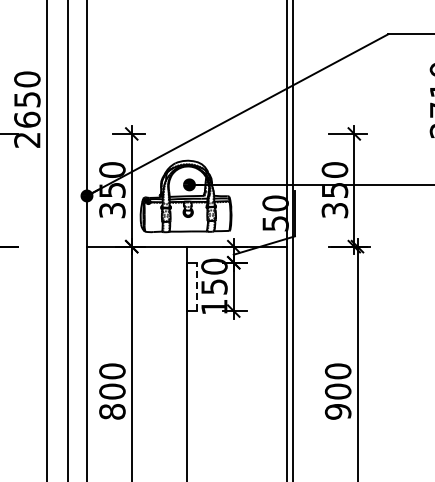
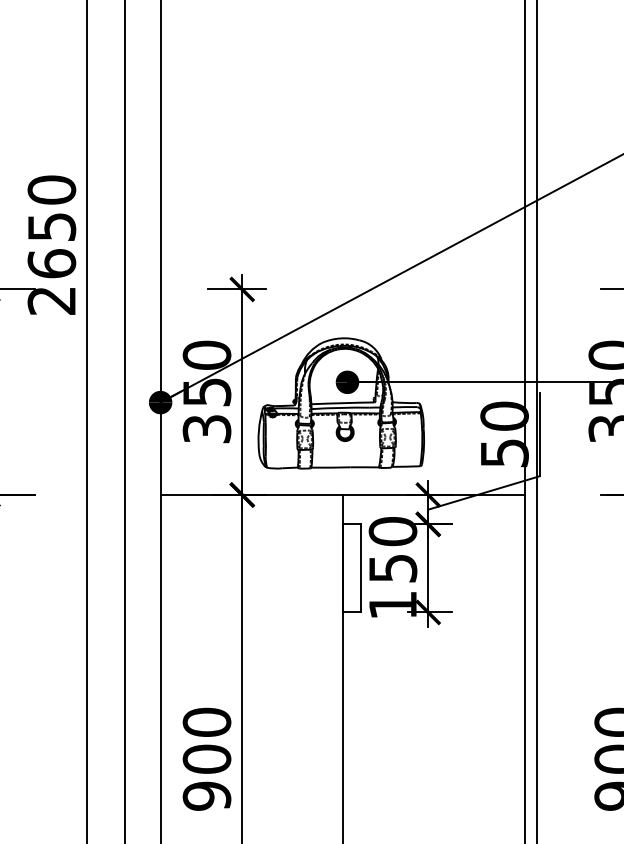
line: (197, 286) -> (362, 567), dashed -> solid
text: (112, 411) -> (207, 795), 800 -> 900

